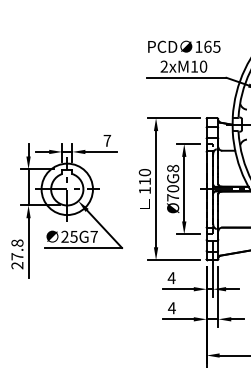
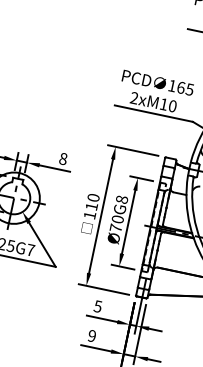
text: (107, 140) -> (63, 158), 7 -> 8
text: (171, 278) -> (97, 306), 4 -> 5
text: (171, 308) -> (91, 336), 4 -> 9

